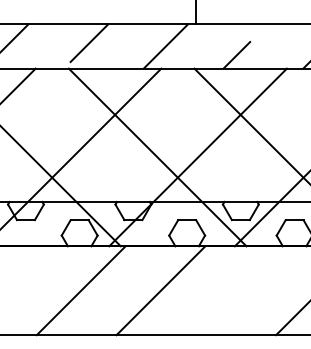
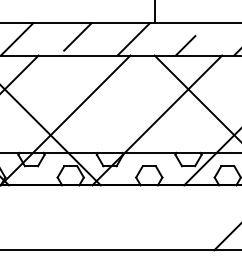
line: (157, 157) -> (127, 120), removed
line: (80, 290) -> (71, 217), removed
line: (160, 290) -> (129, 217), removed

